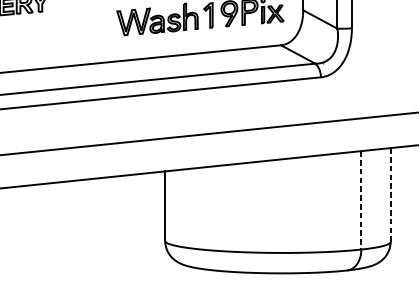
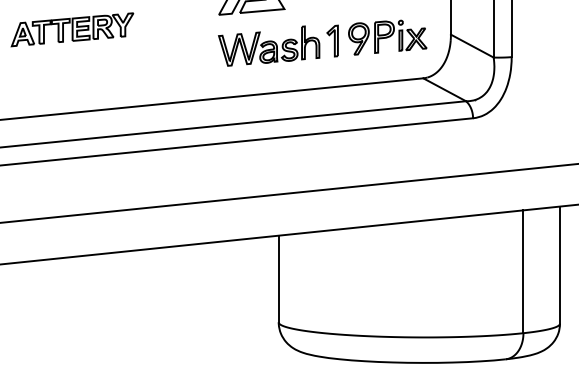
line: (391, 195) -> (560, 265), dashed -> solid
line: (361, 200) -> (523, 272), dashed -> solid

